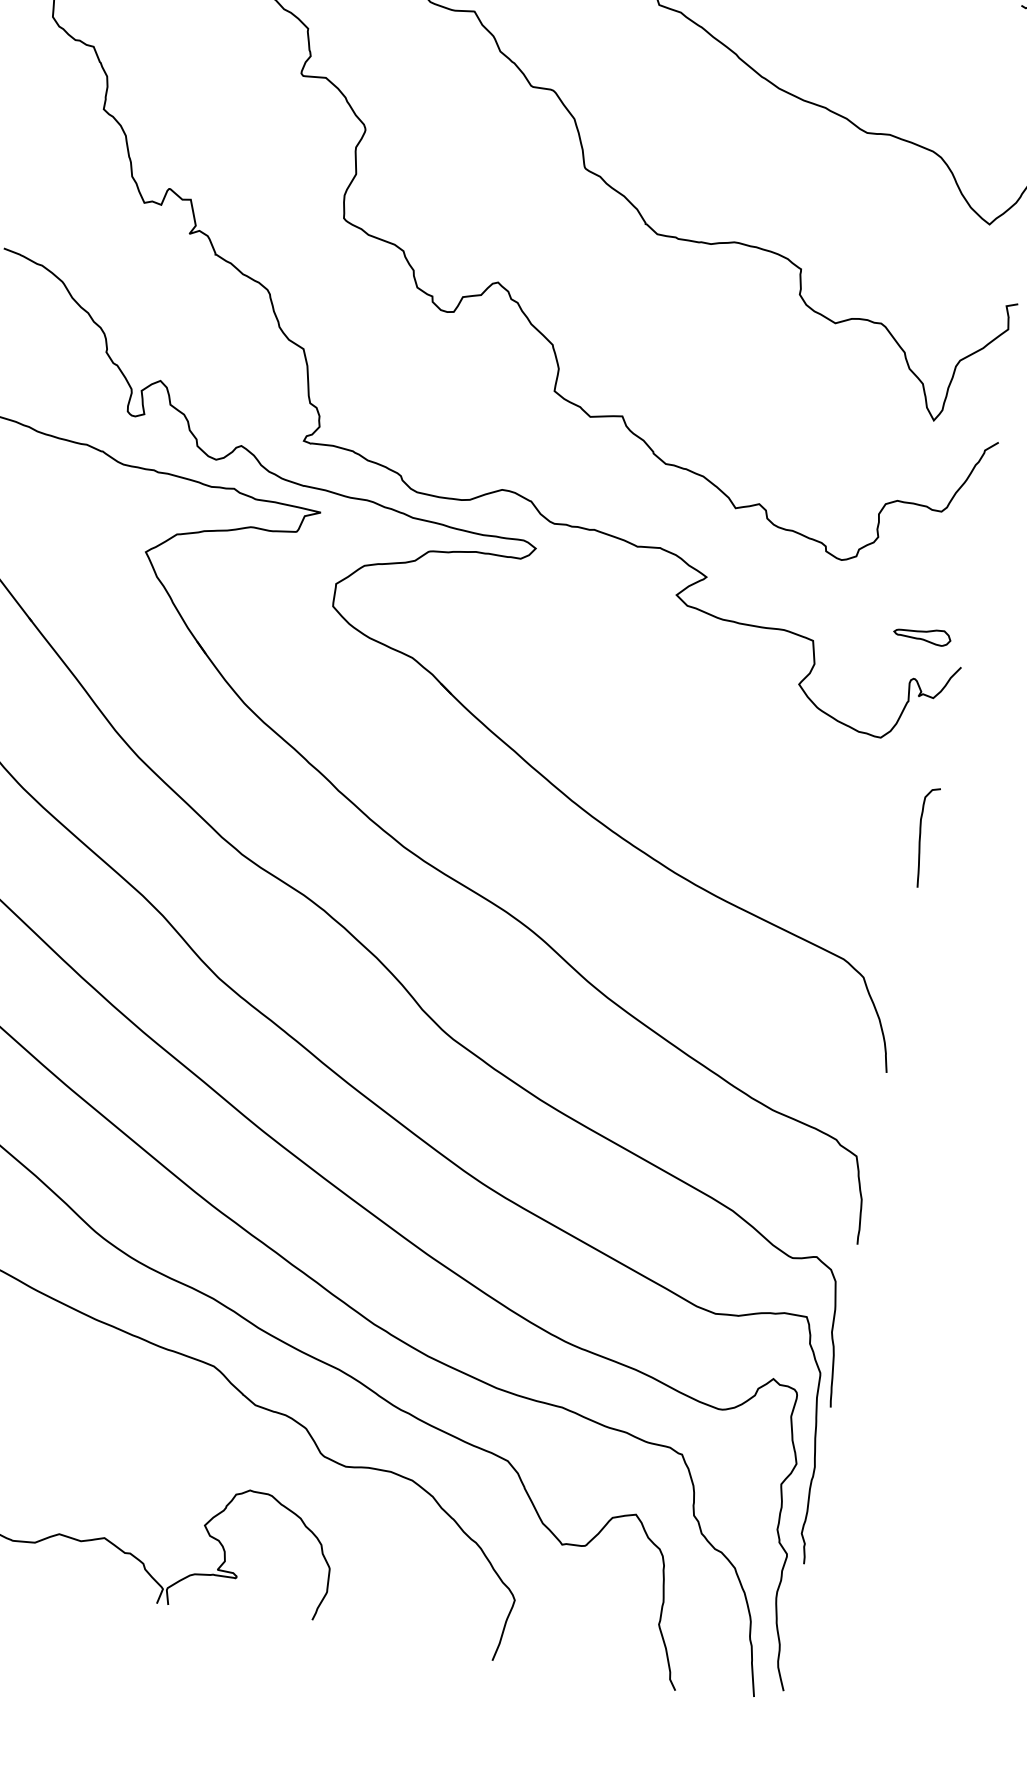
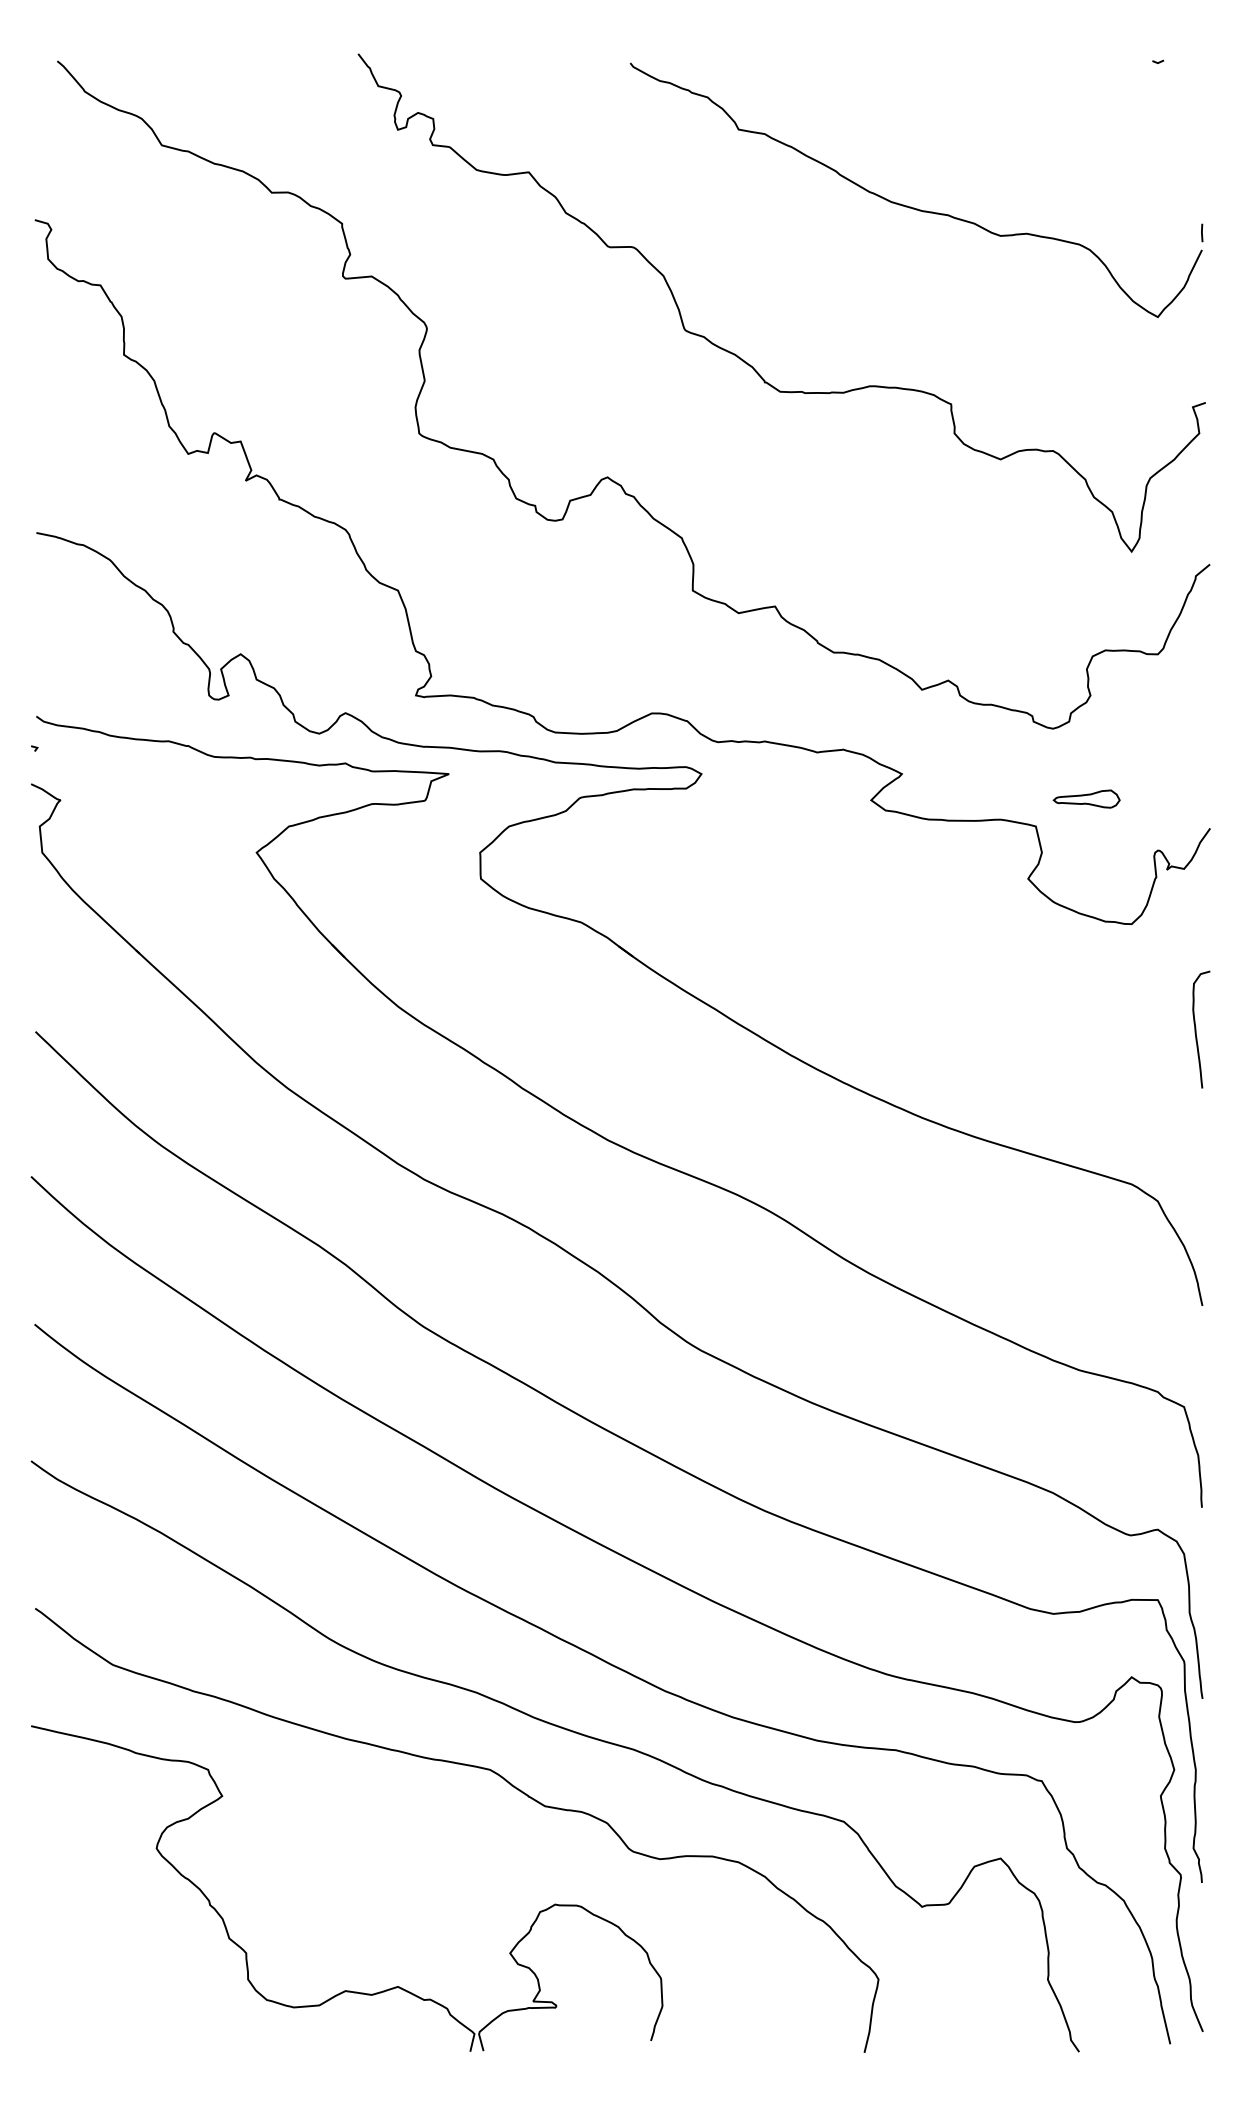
part: (922, 634) -> (1086, 798), moved

